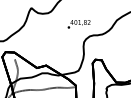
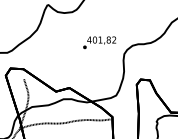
text: (78, 24) -> (98, 43), moved

